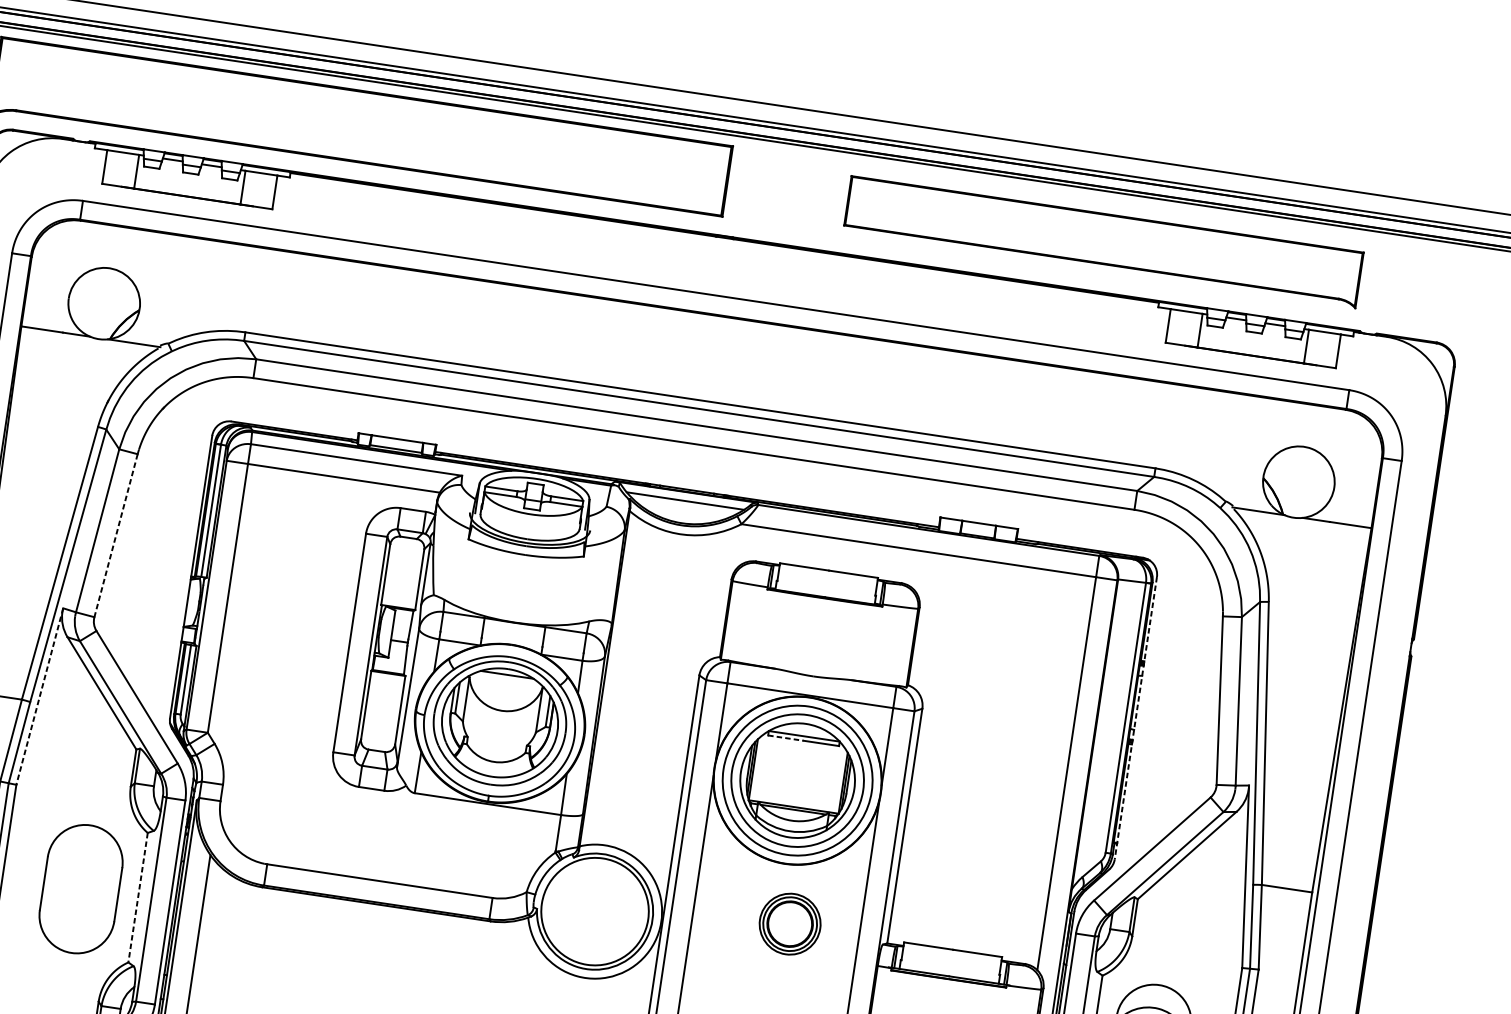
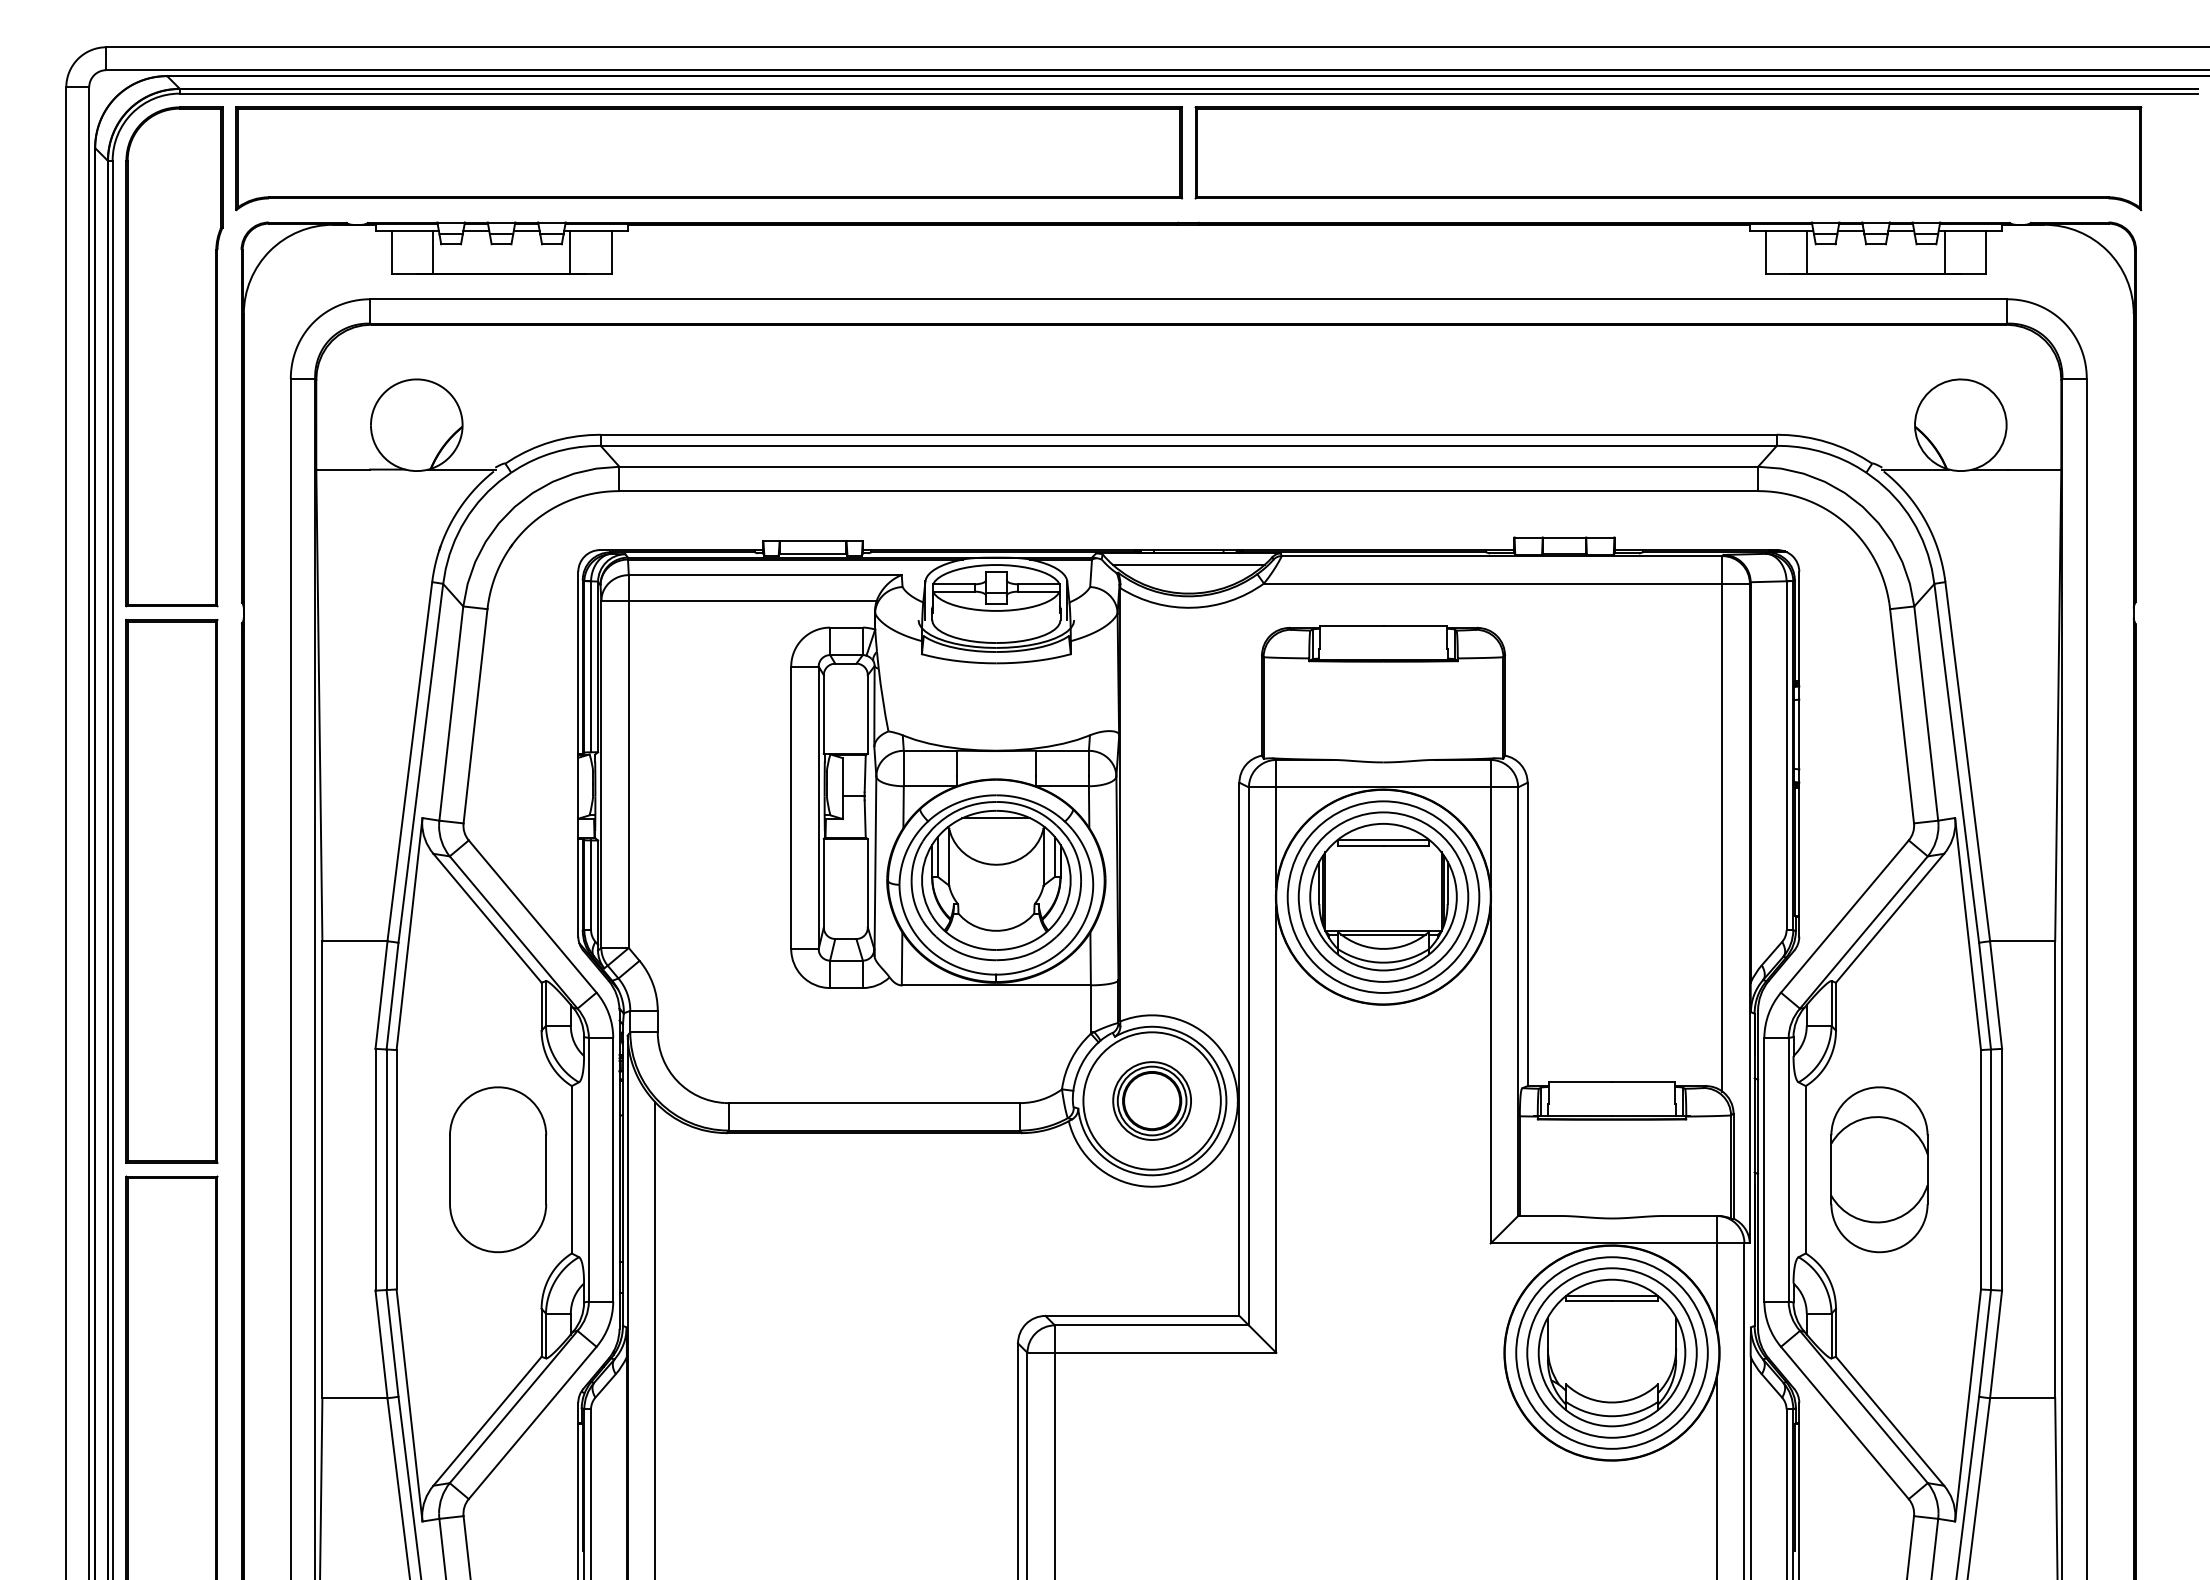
part: (1103, 242) -> (1668, 158), size x1.43
line: (116, 535) -> (475, 716), dashed -> solid
line: (39, 696) -> (409, 934), dashed -> solid
line: (1135, 718) -> (1799, 754), dashed -> solid
line: (785, 738) -> (1360, 845), dashed -> solid
line: (137, 897) -> (571, 1169), dashed -> solid
part: (789, 923) -> (1151, 1100), moved

